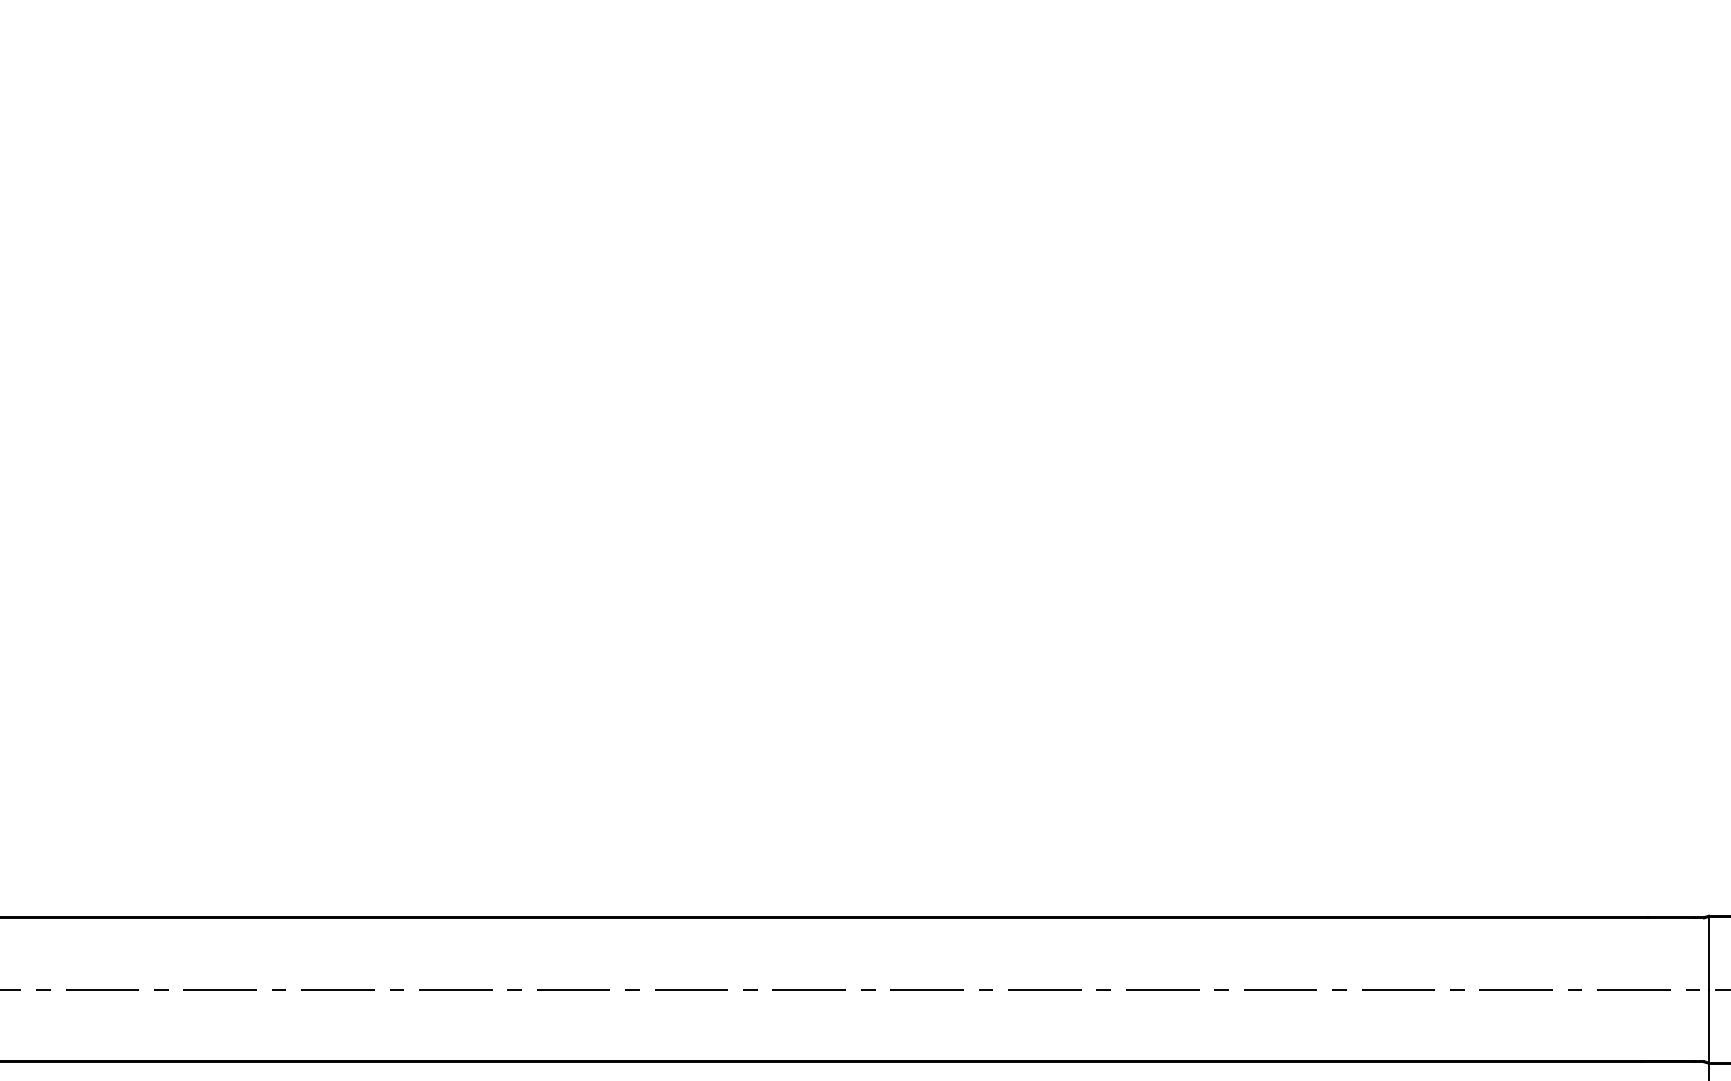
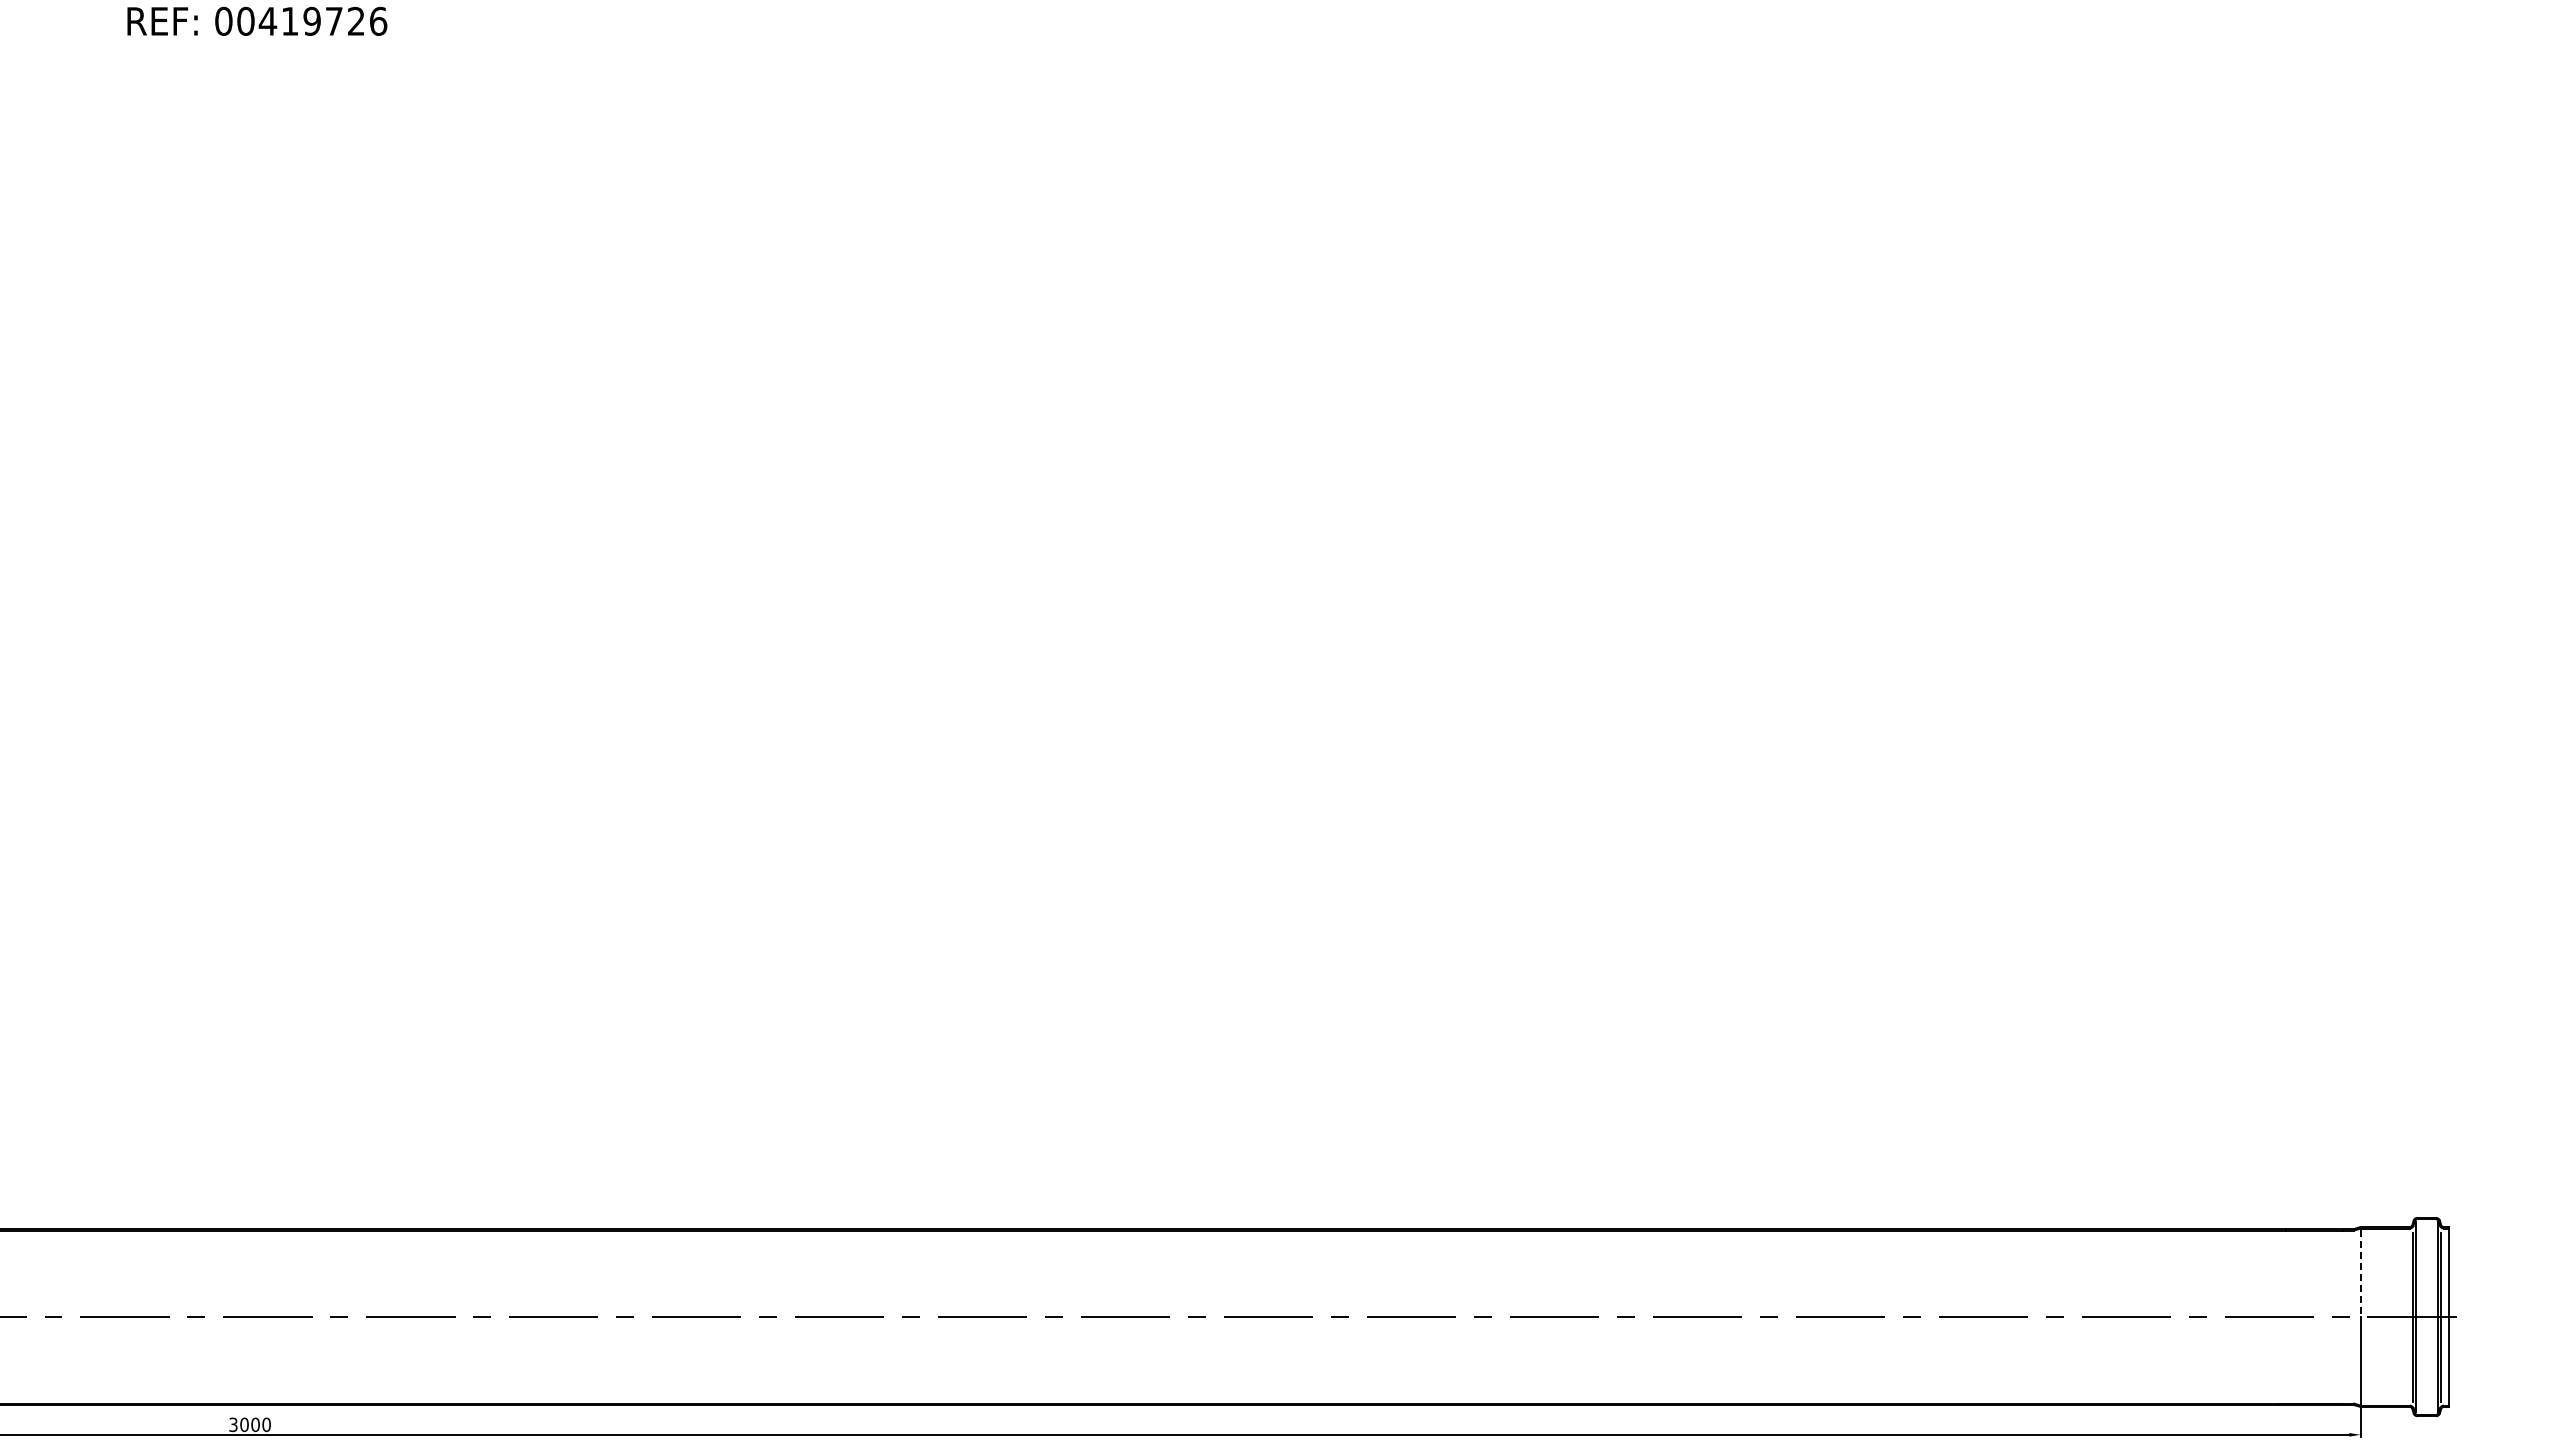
line: (1709, 953) -> (2360, 1273), solid -> dashed

